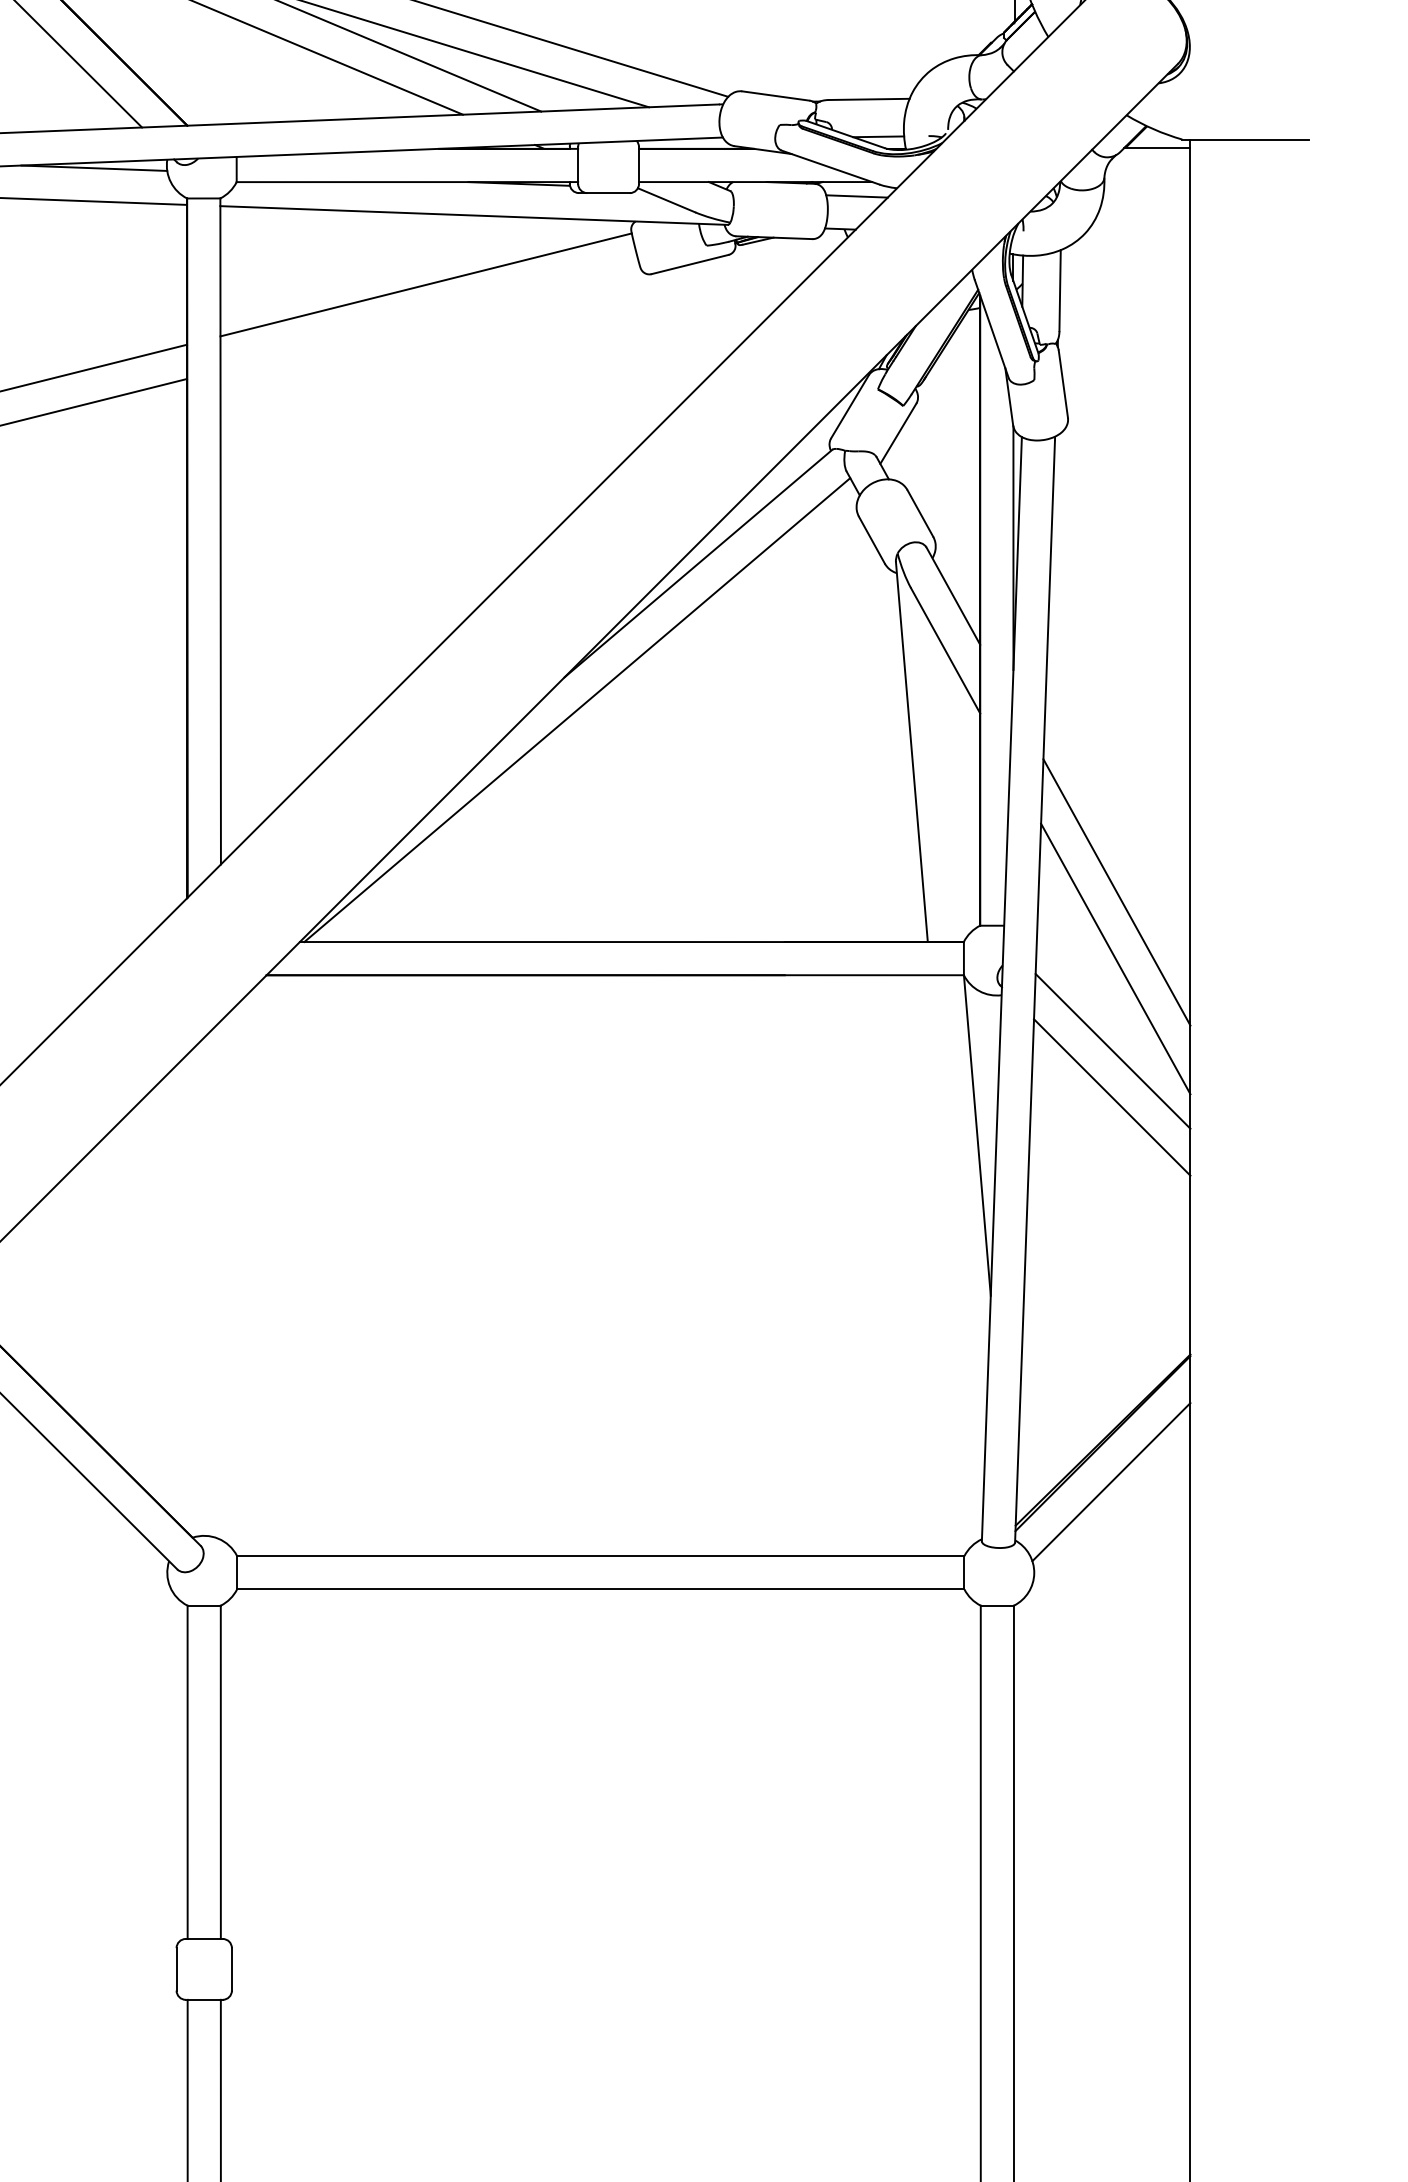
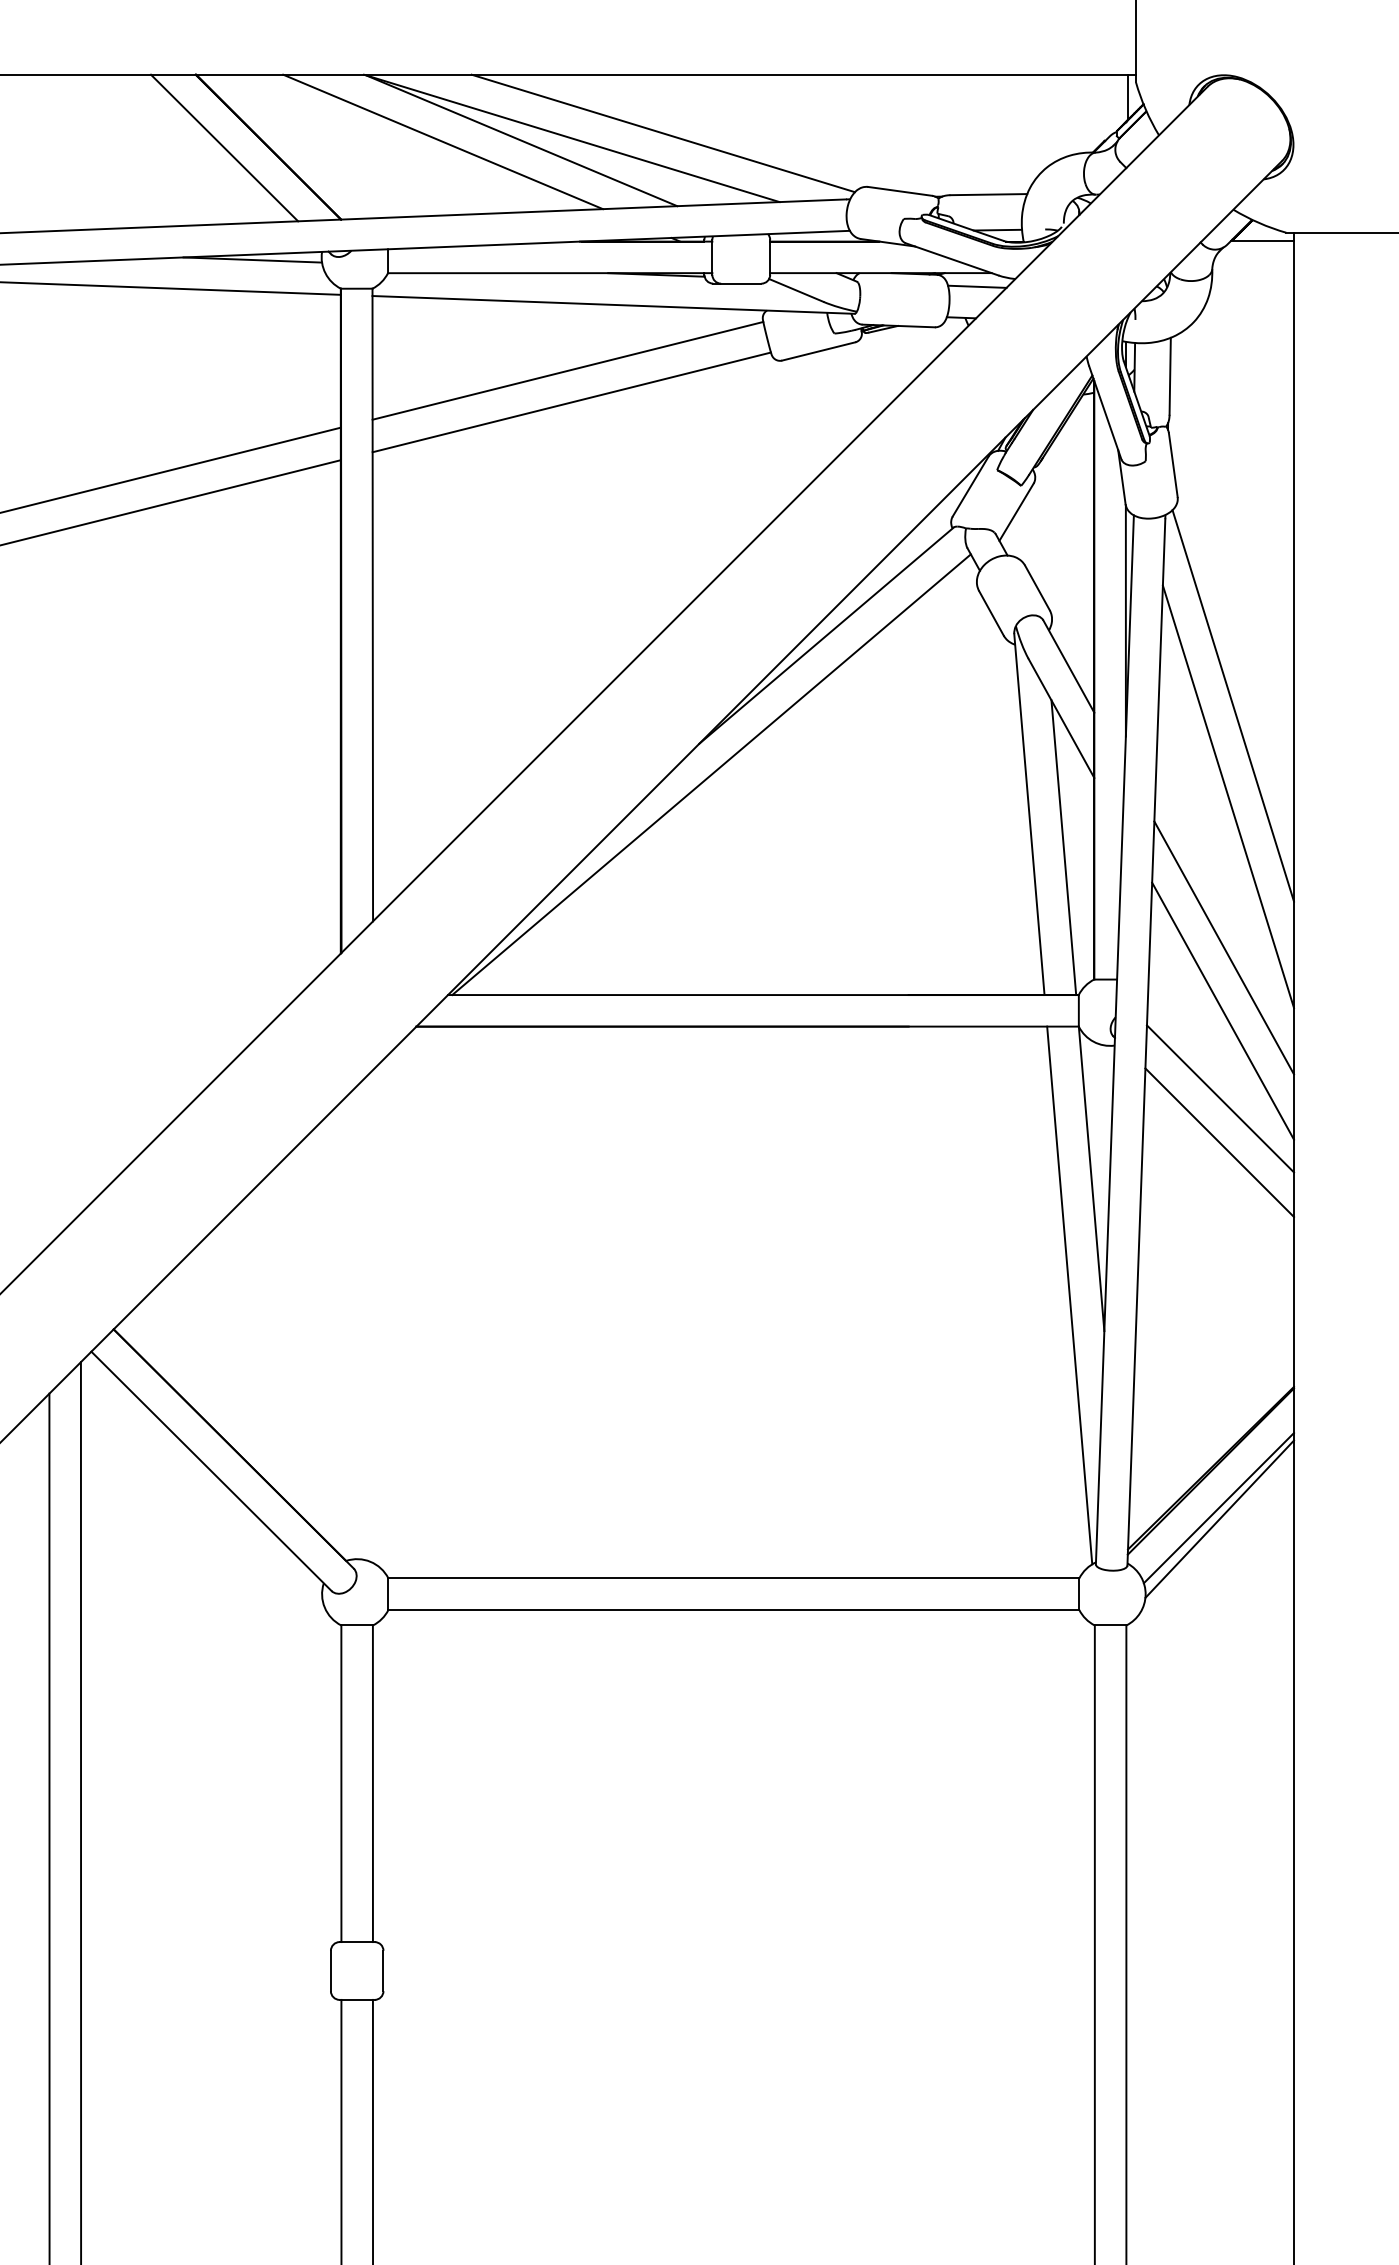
line: (429, 318) -> (571, 402), added
line: (1126, 637) -> (1233, 705), added
line: (1121, 733) -> (1228, 796), added
line: (947, 786) -> (1063, 847), added
line: (954, 1258) -> (1069, 1295), added
line: (1112, 1493) -> (1219, 1518), added

